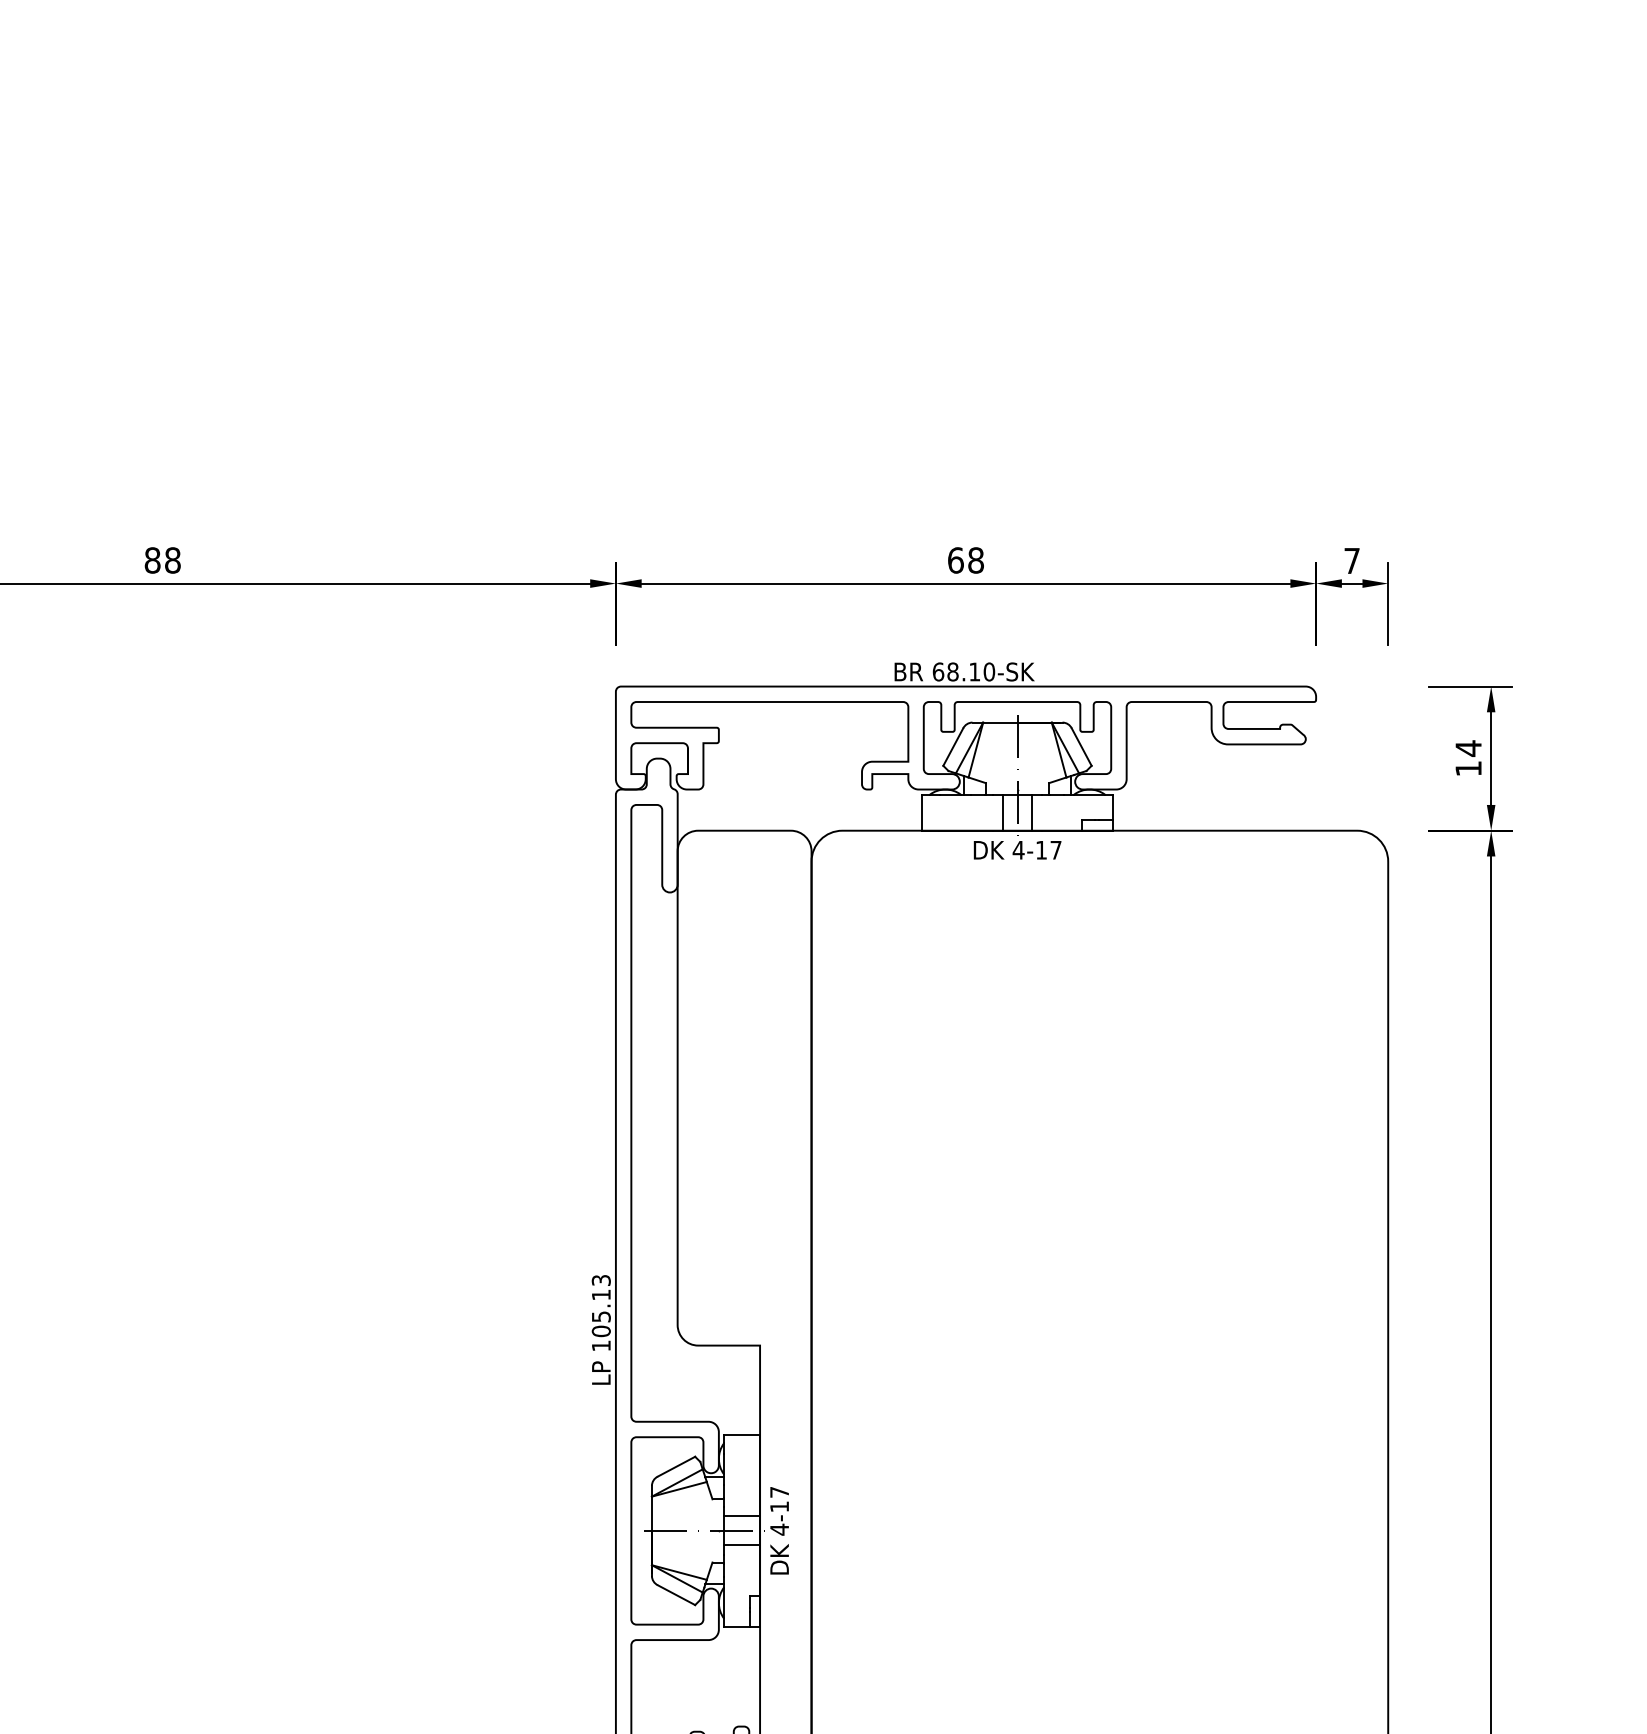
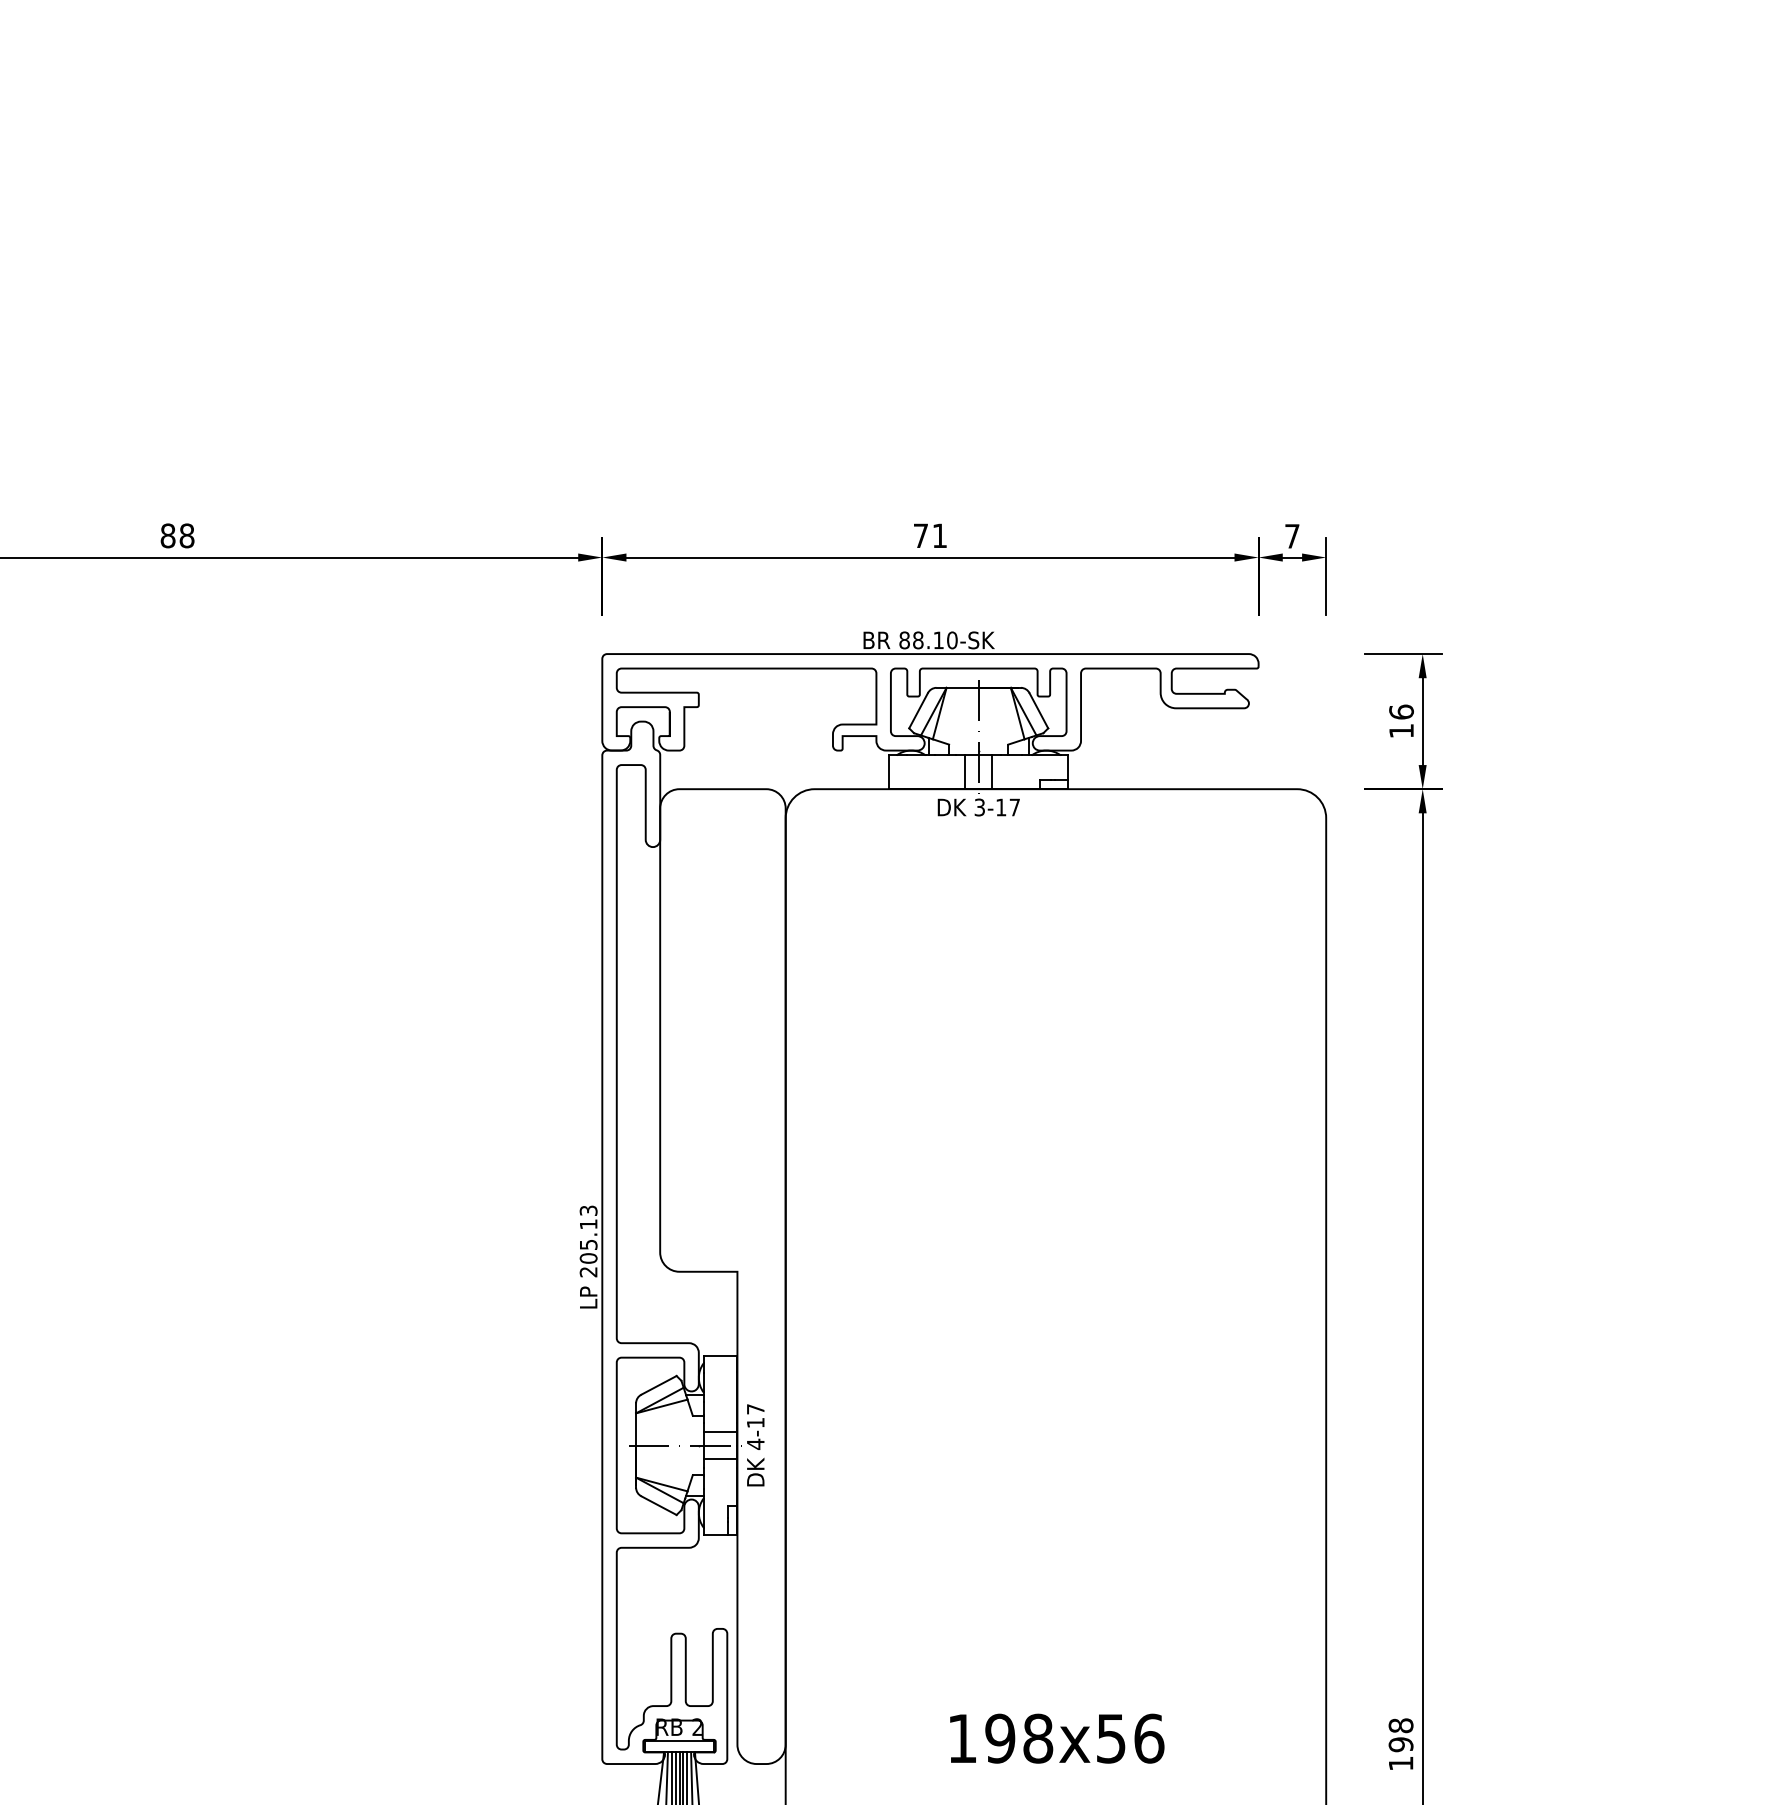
text: (966, 560) -> (930, 535), 68 -> 71
text: (938, 672) -> (904, 640), 68.10-SK -> 88.10-SK
text: (1468, 748) -> (1401, 712), 14 -> 16
text: (1018, 850) -> (979, 807), 4-17 -> 3-17
text: (601, 1346) -> (588, 1272), 105.13 -> 205.13

